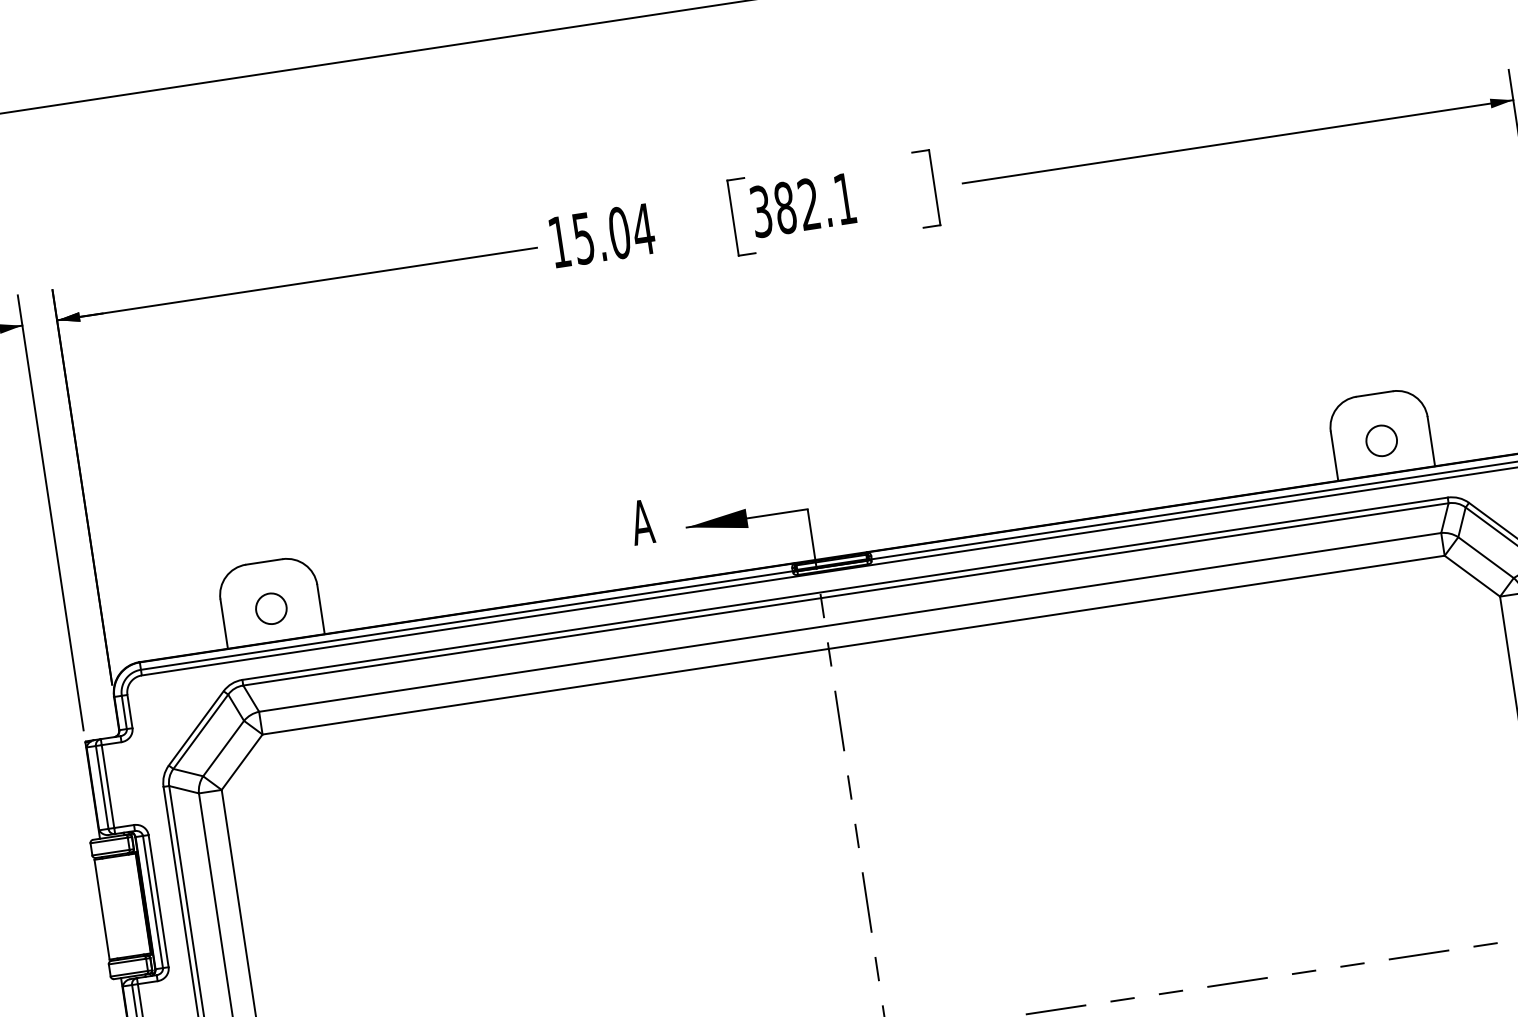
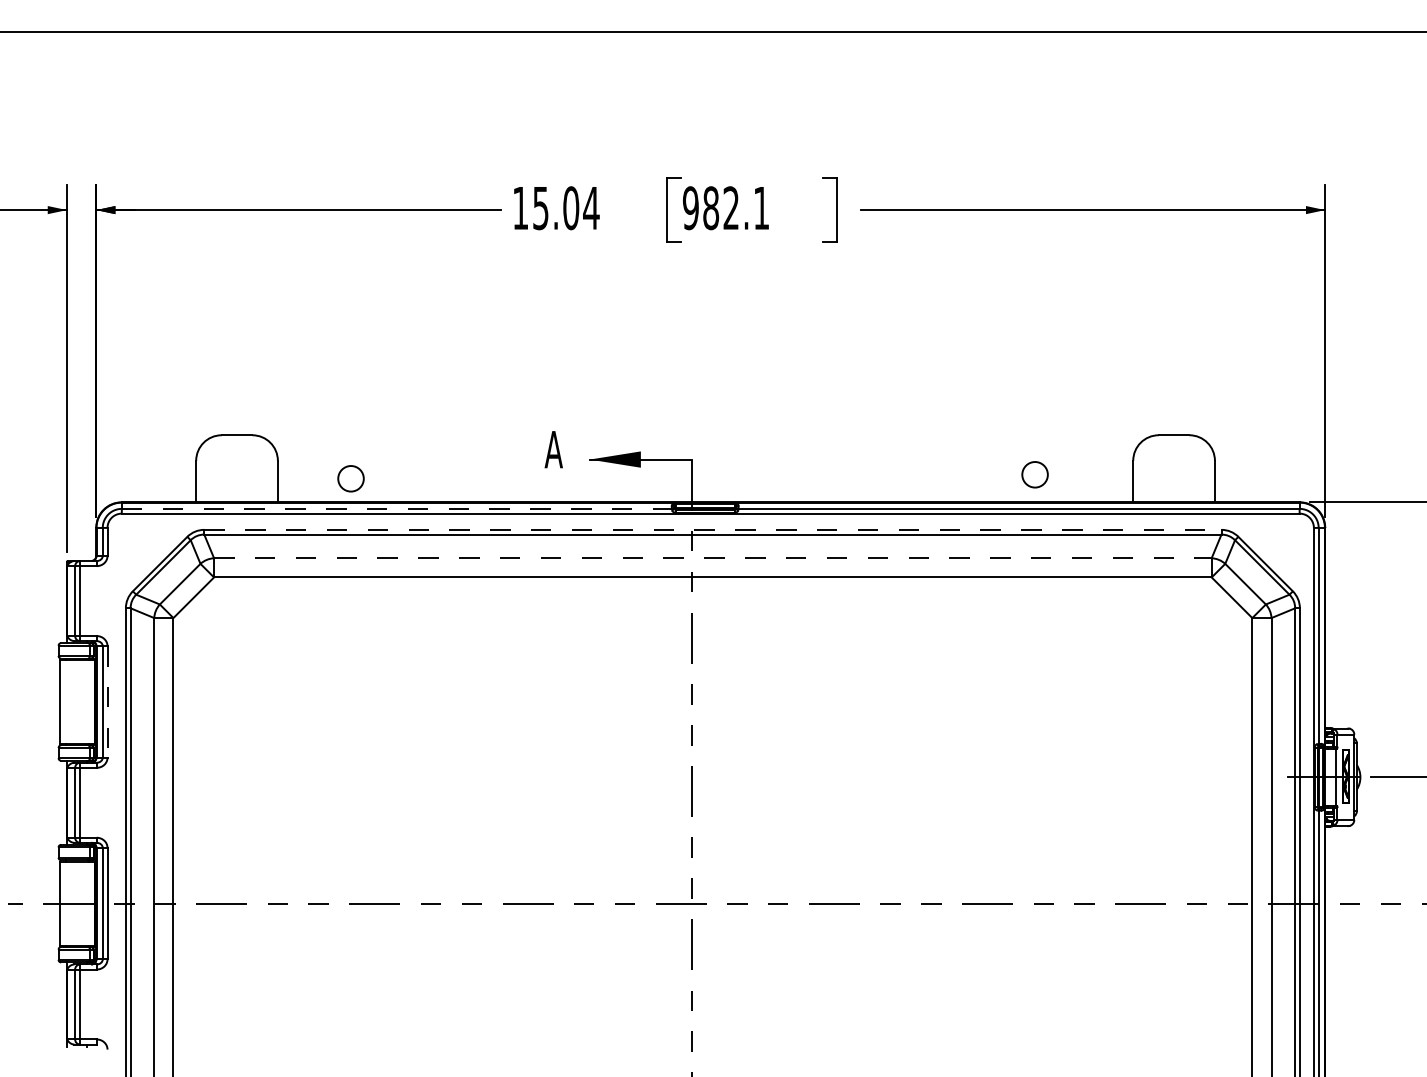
text: (760, 210) -> (690, 207), 382.1 -> 982.1
circle: (1380, 440) -> (1034, 474), moved
line: (844, 588) -> (712, 529), solid -> dashed
circle: (270, 608) -> (350, 478), moved
line: (467, 619) -> (397, 508), solid -> dashed
line: (849, 622) -> (712, 558), solid -> dashed
line: (158, 900) -> (107, 701), solid -> dashed

